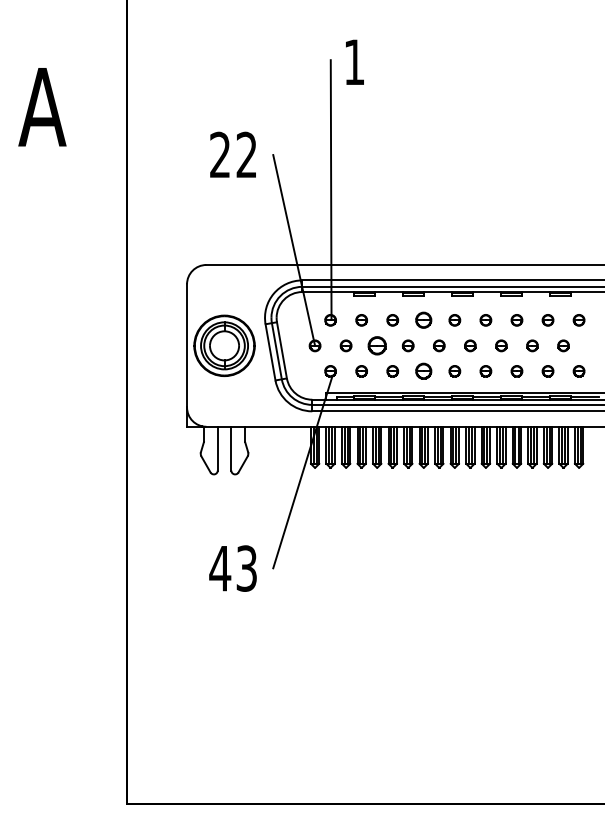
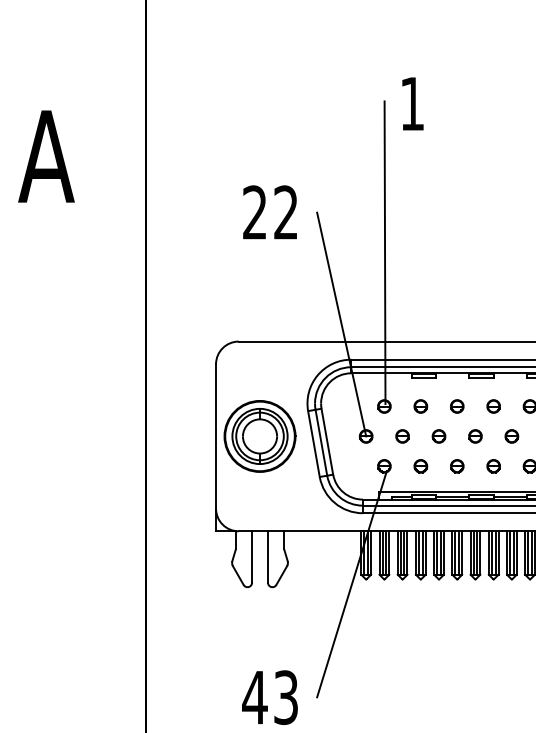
part: (423, 320) -> (493, 406), size x0.71
part: (376, 345) -> (438, 436), size x0.62
part: (423, 371) -> (493, 466), size x0.71

